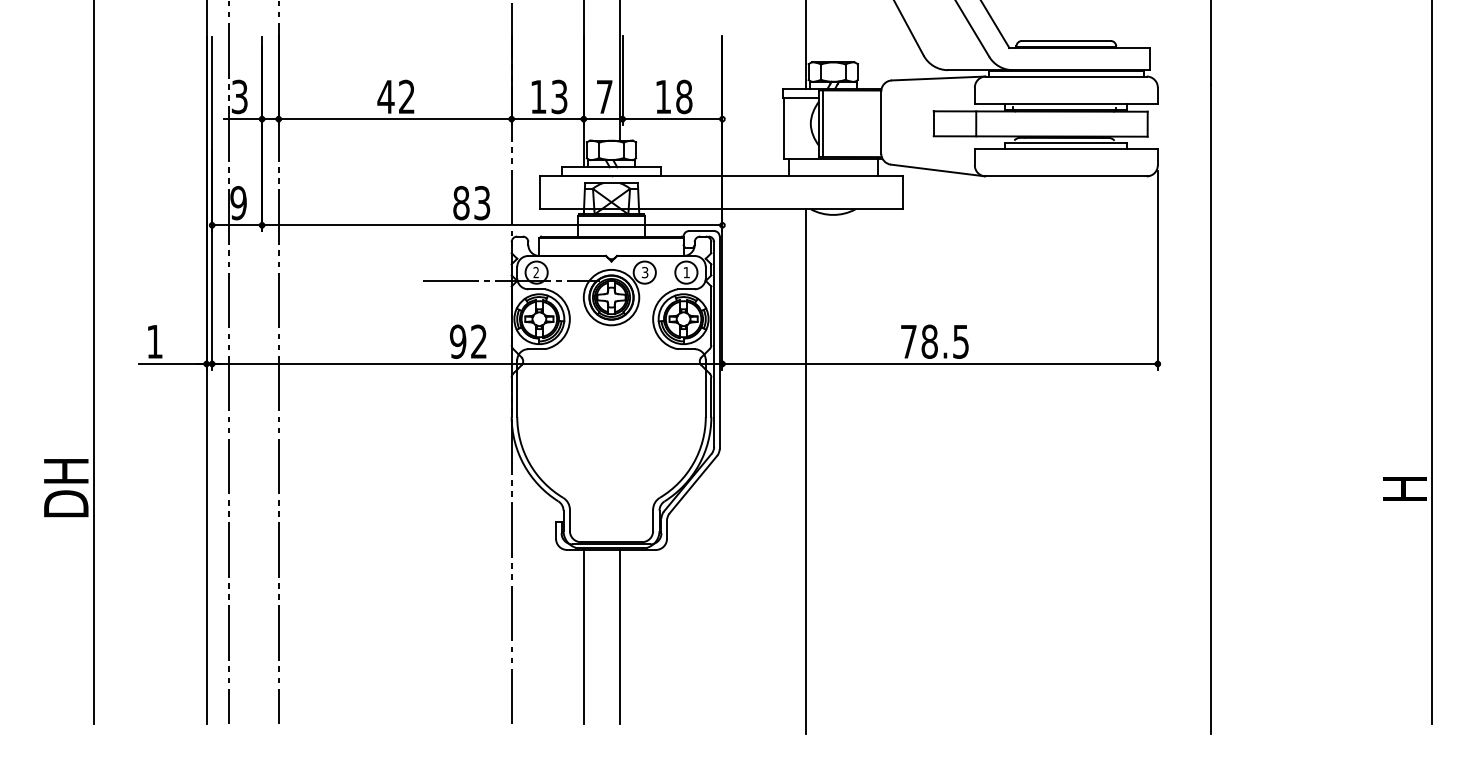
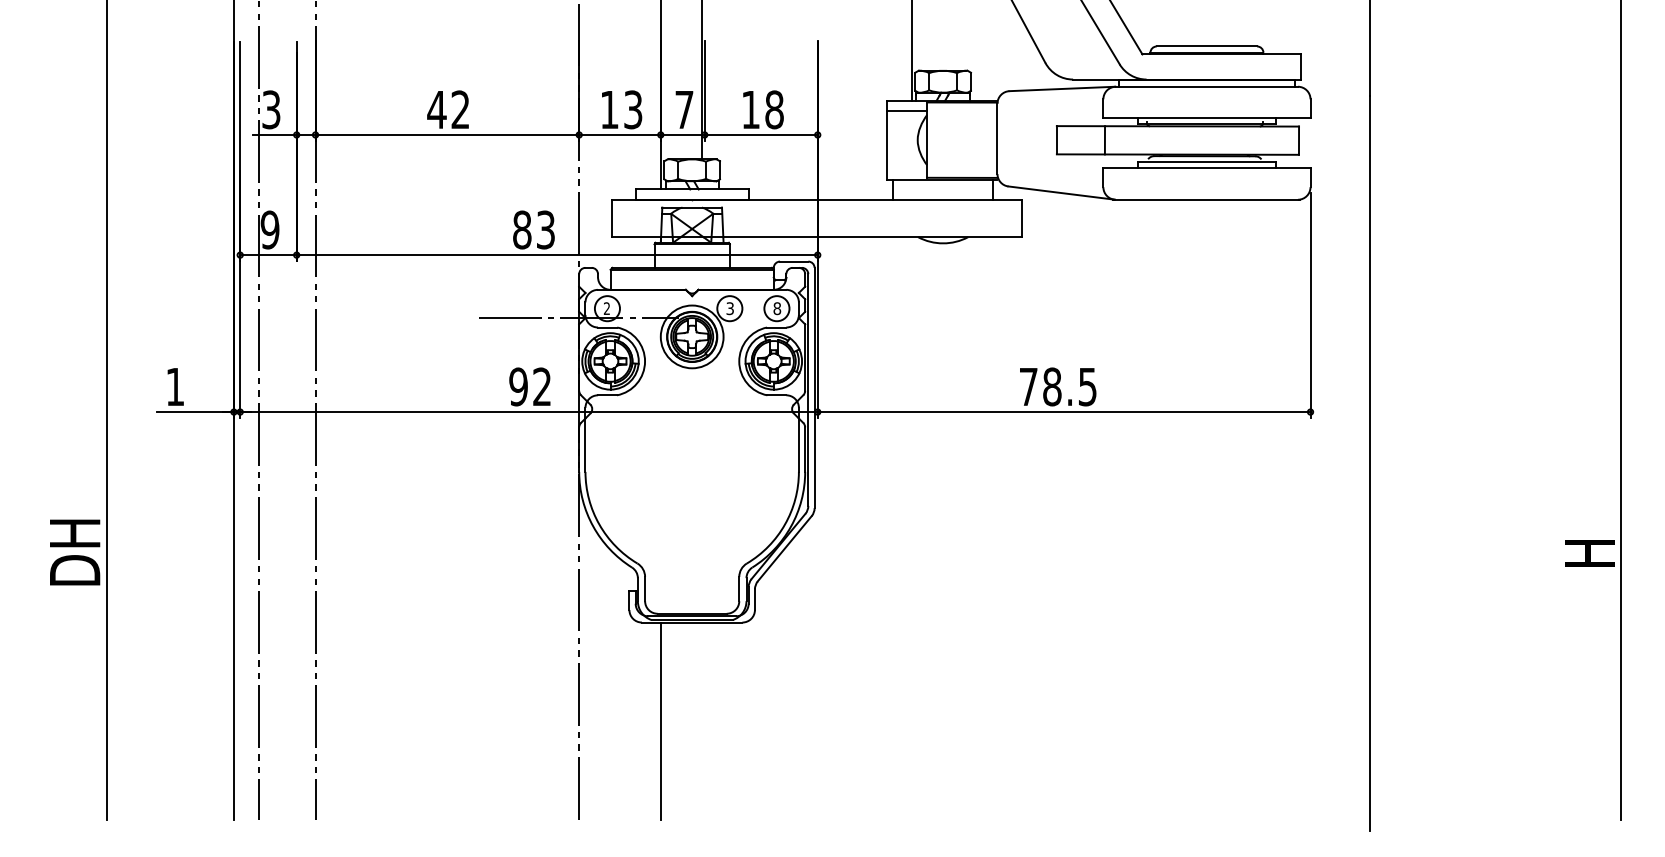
line: (823, 123) -> (932, 139), removed
text: (686, 272) -> (777, 308), 1 -> 8
line: (805, 471) -> (911, 533), removed
line: (619, 636) -> (701, 720), removed

